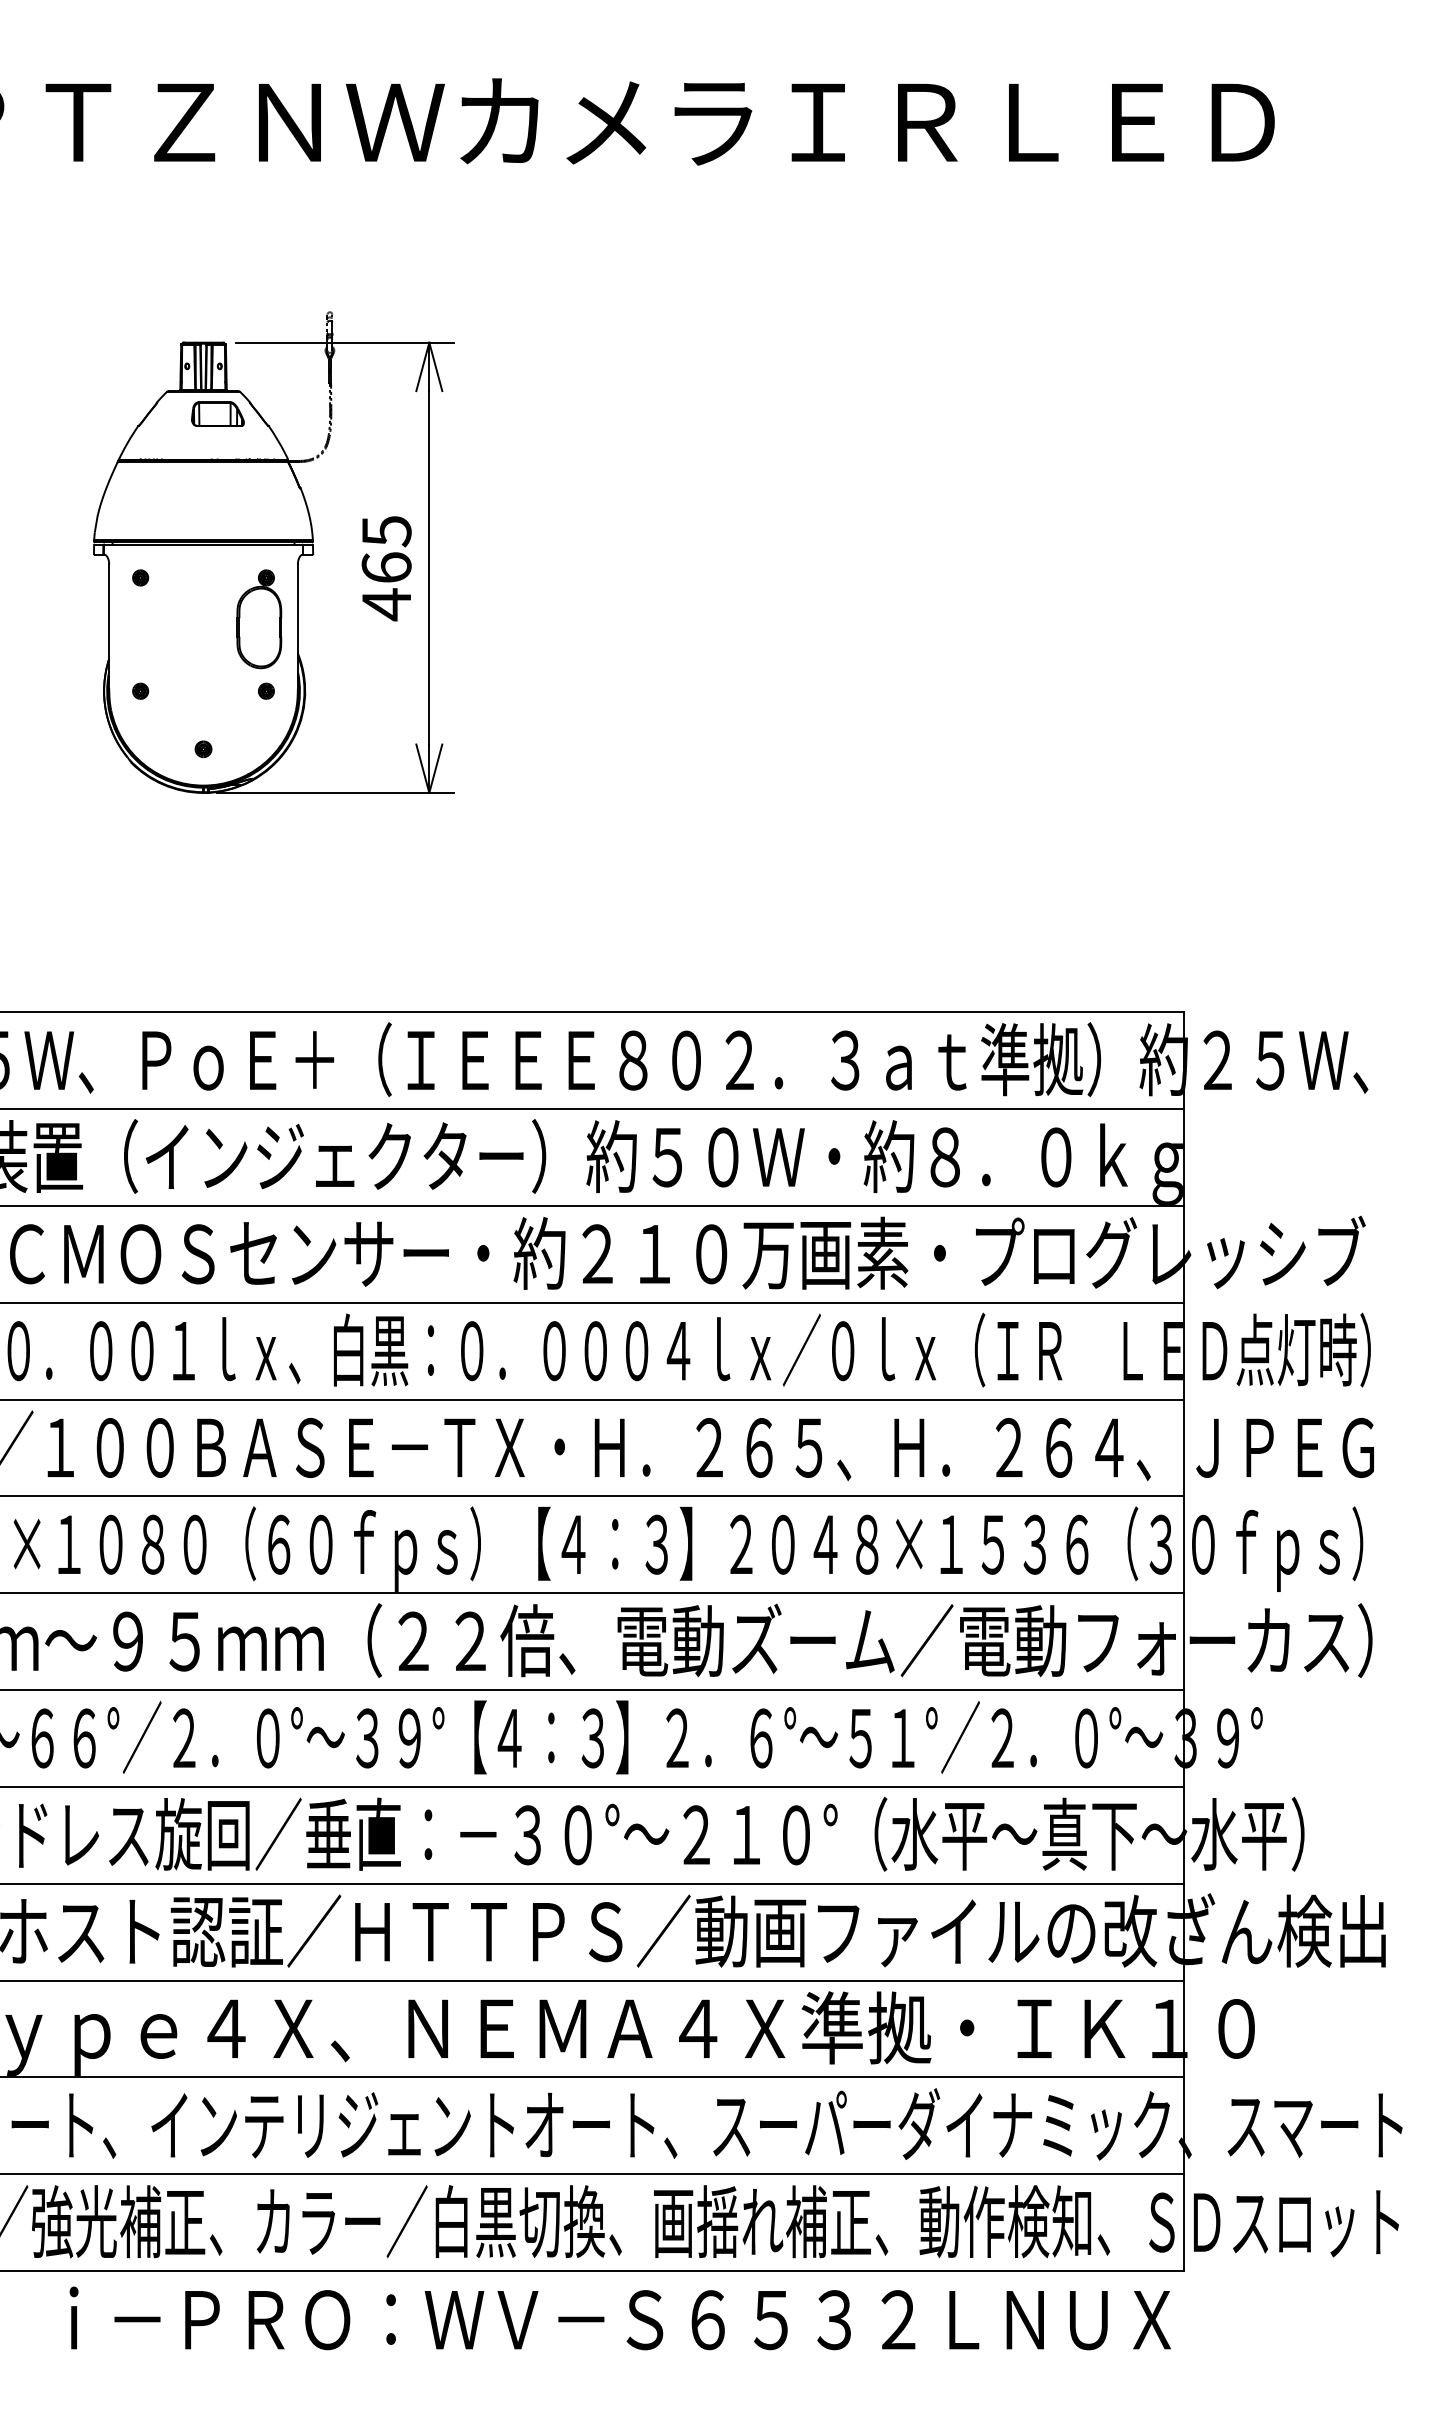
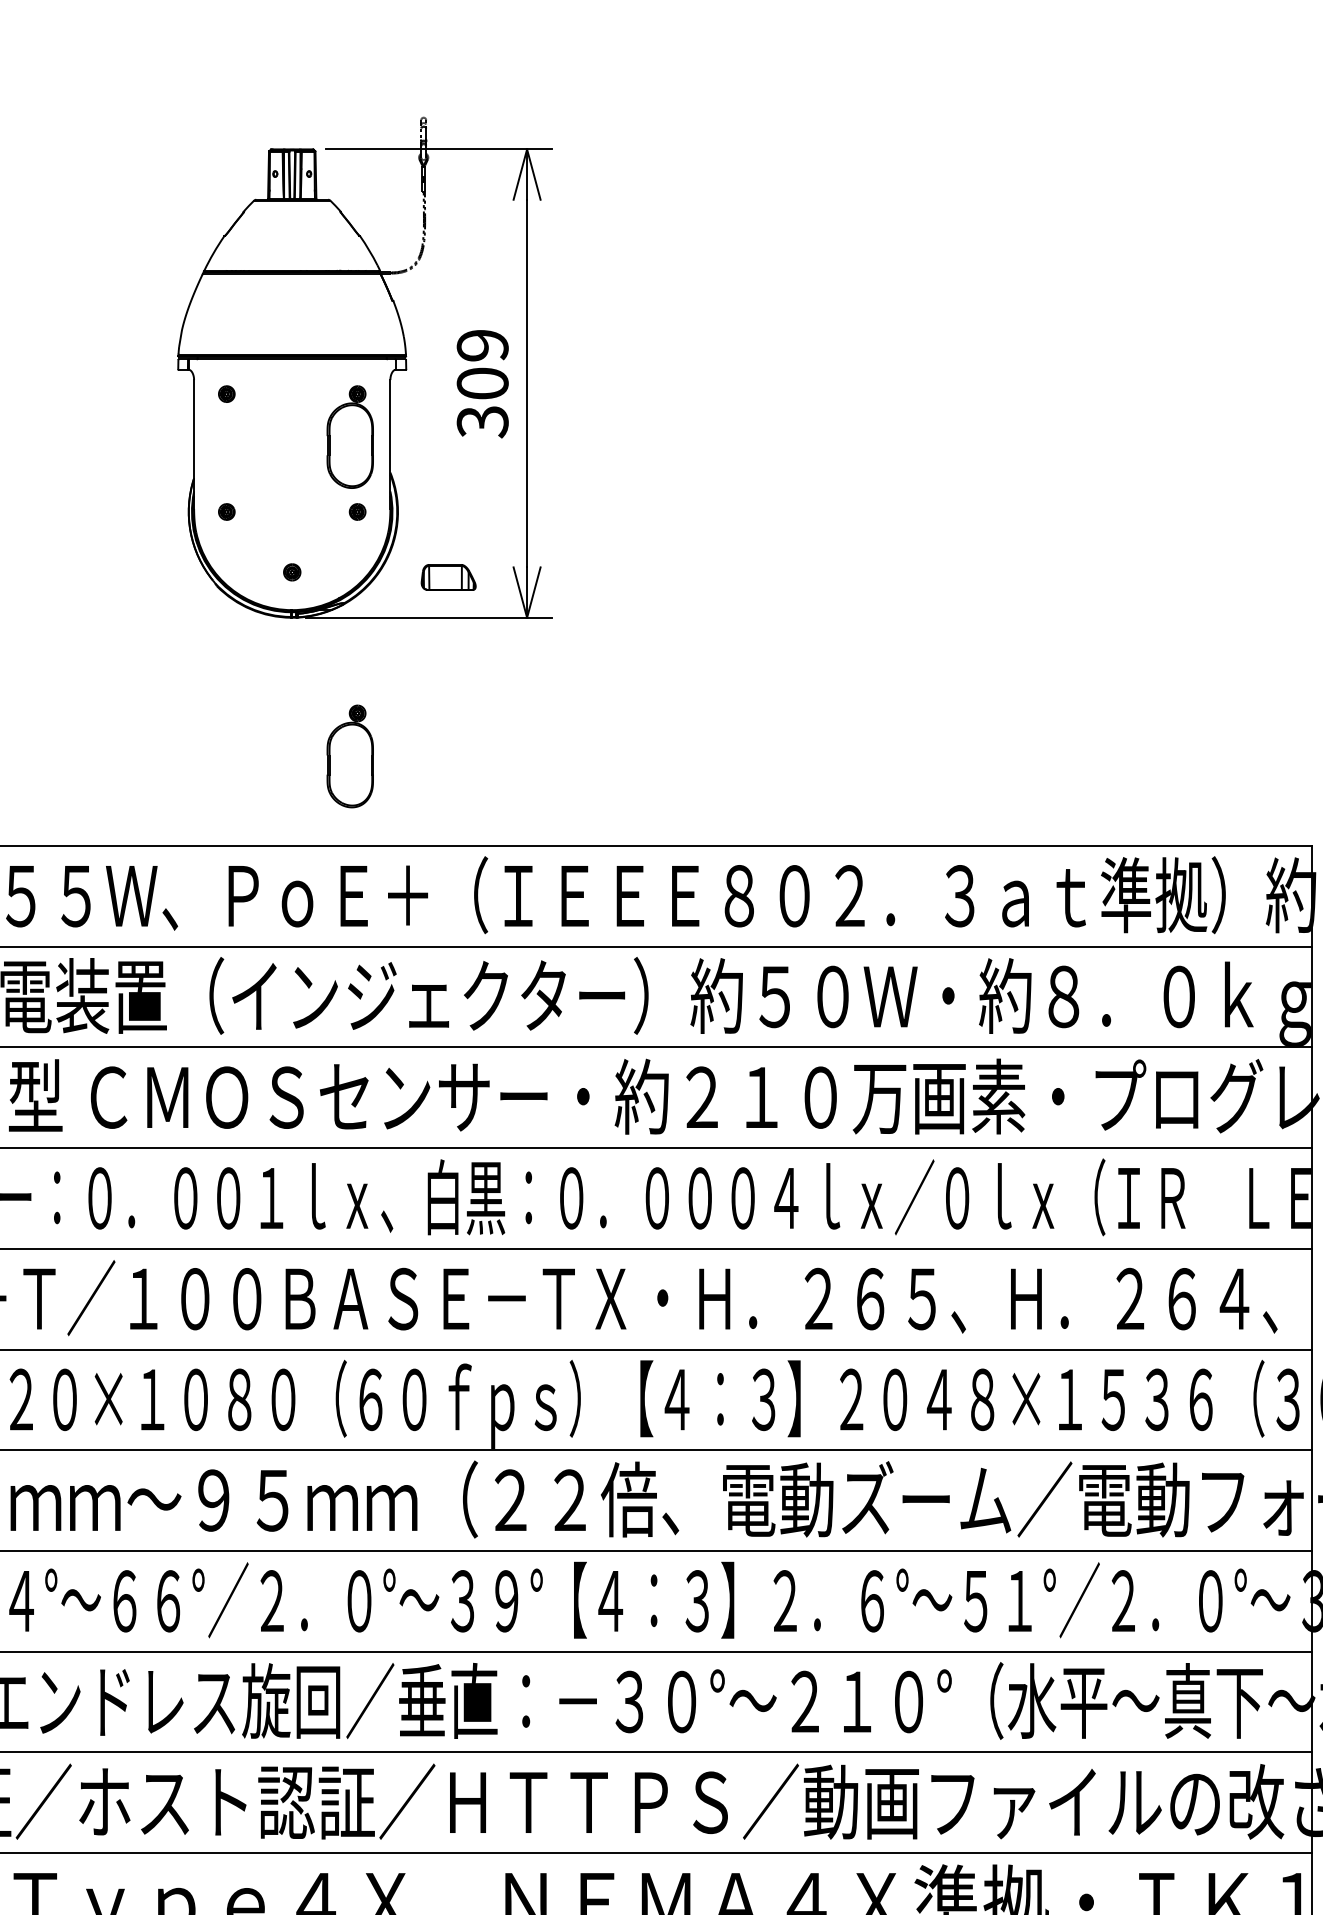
part: (217, 413) -> (448, 576), moved
text: (386, 568) -> (482, 384), 465 -> 309
part: (259, 926) -> (350, 756), added

